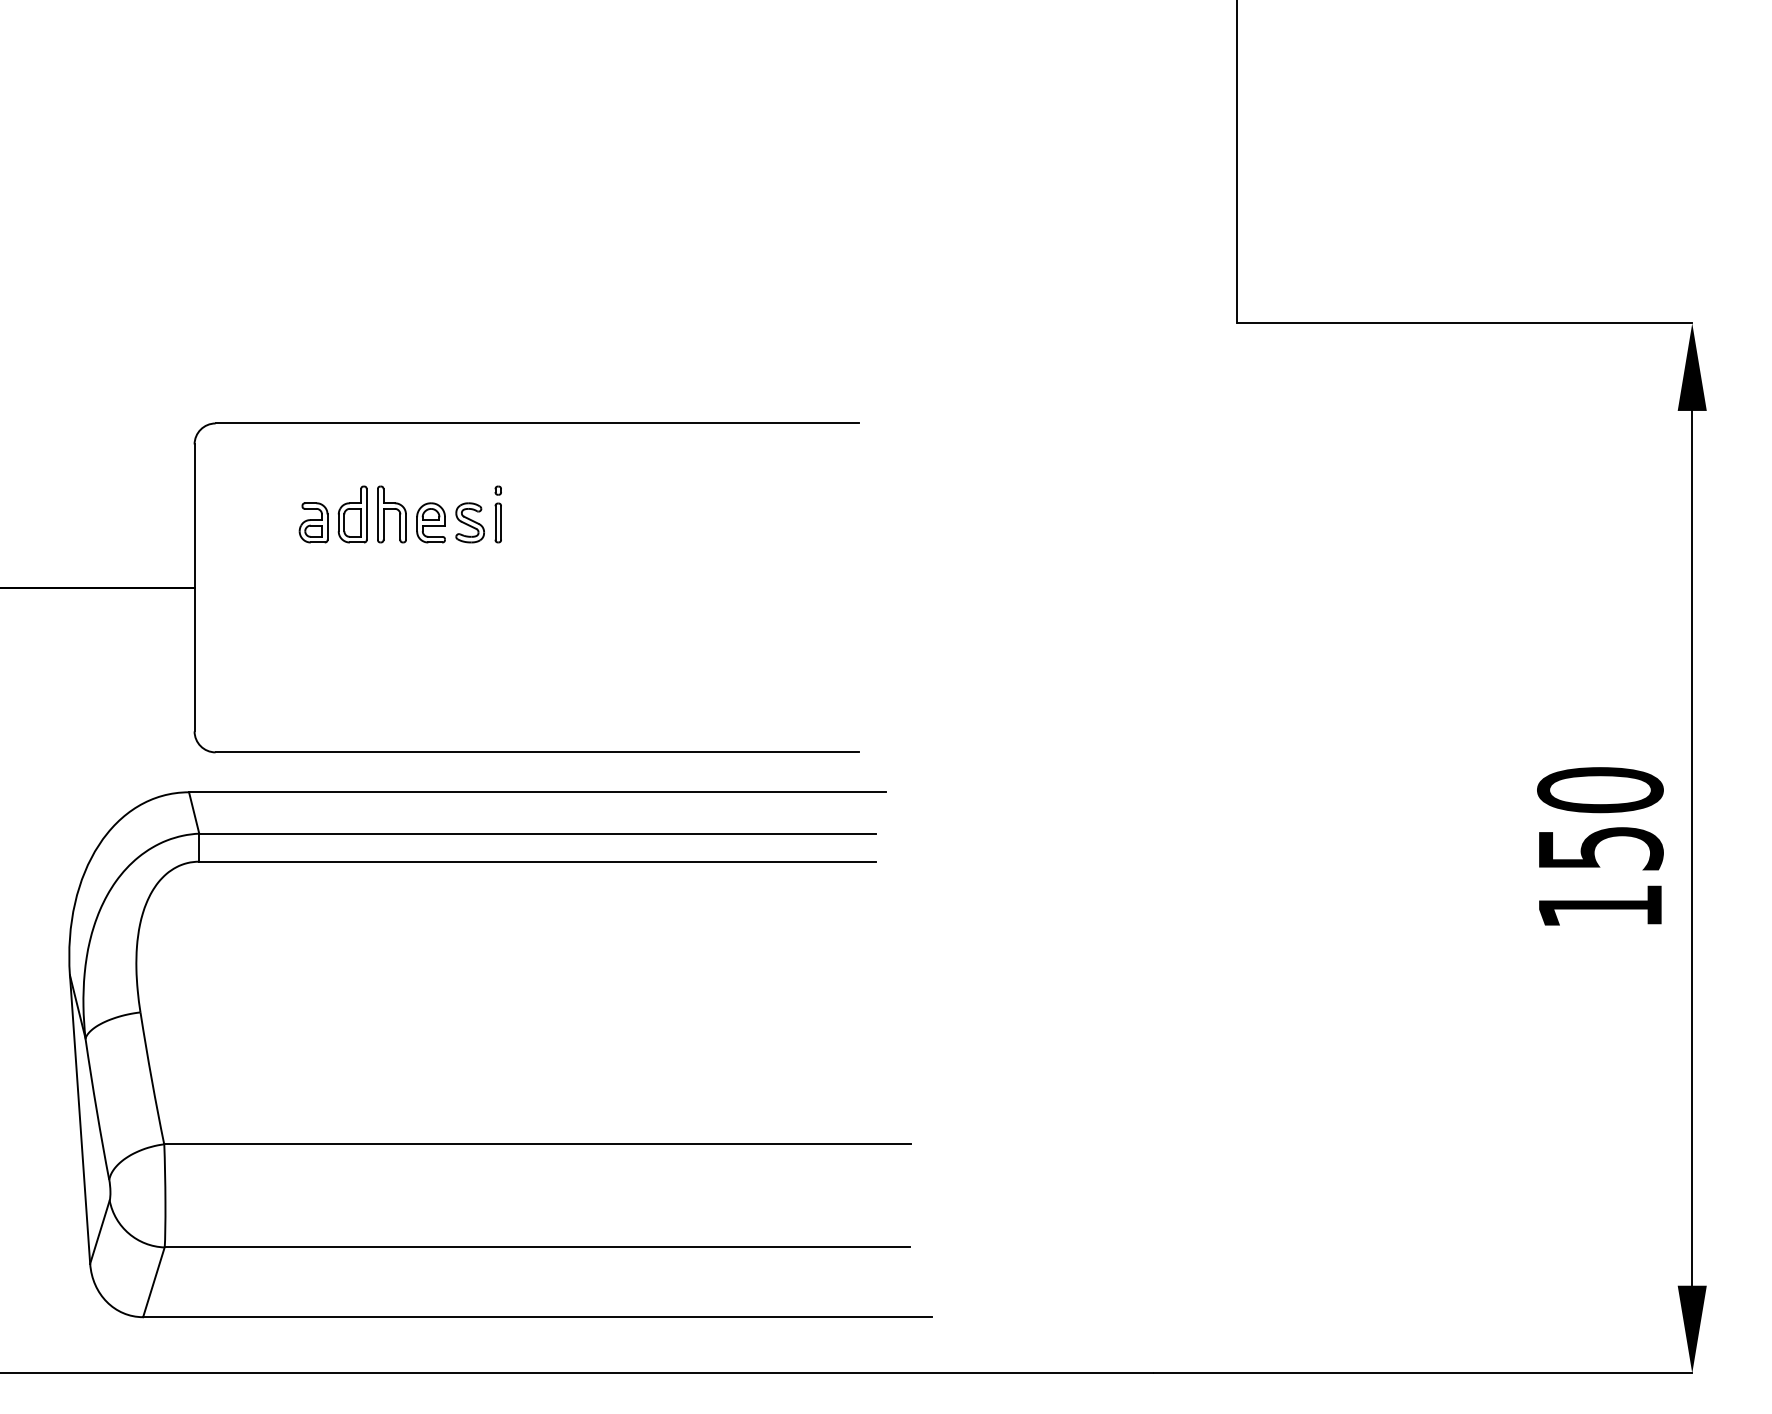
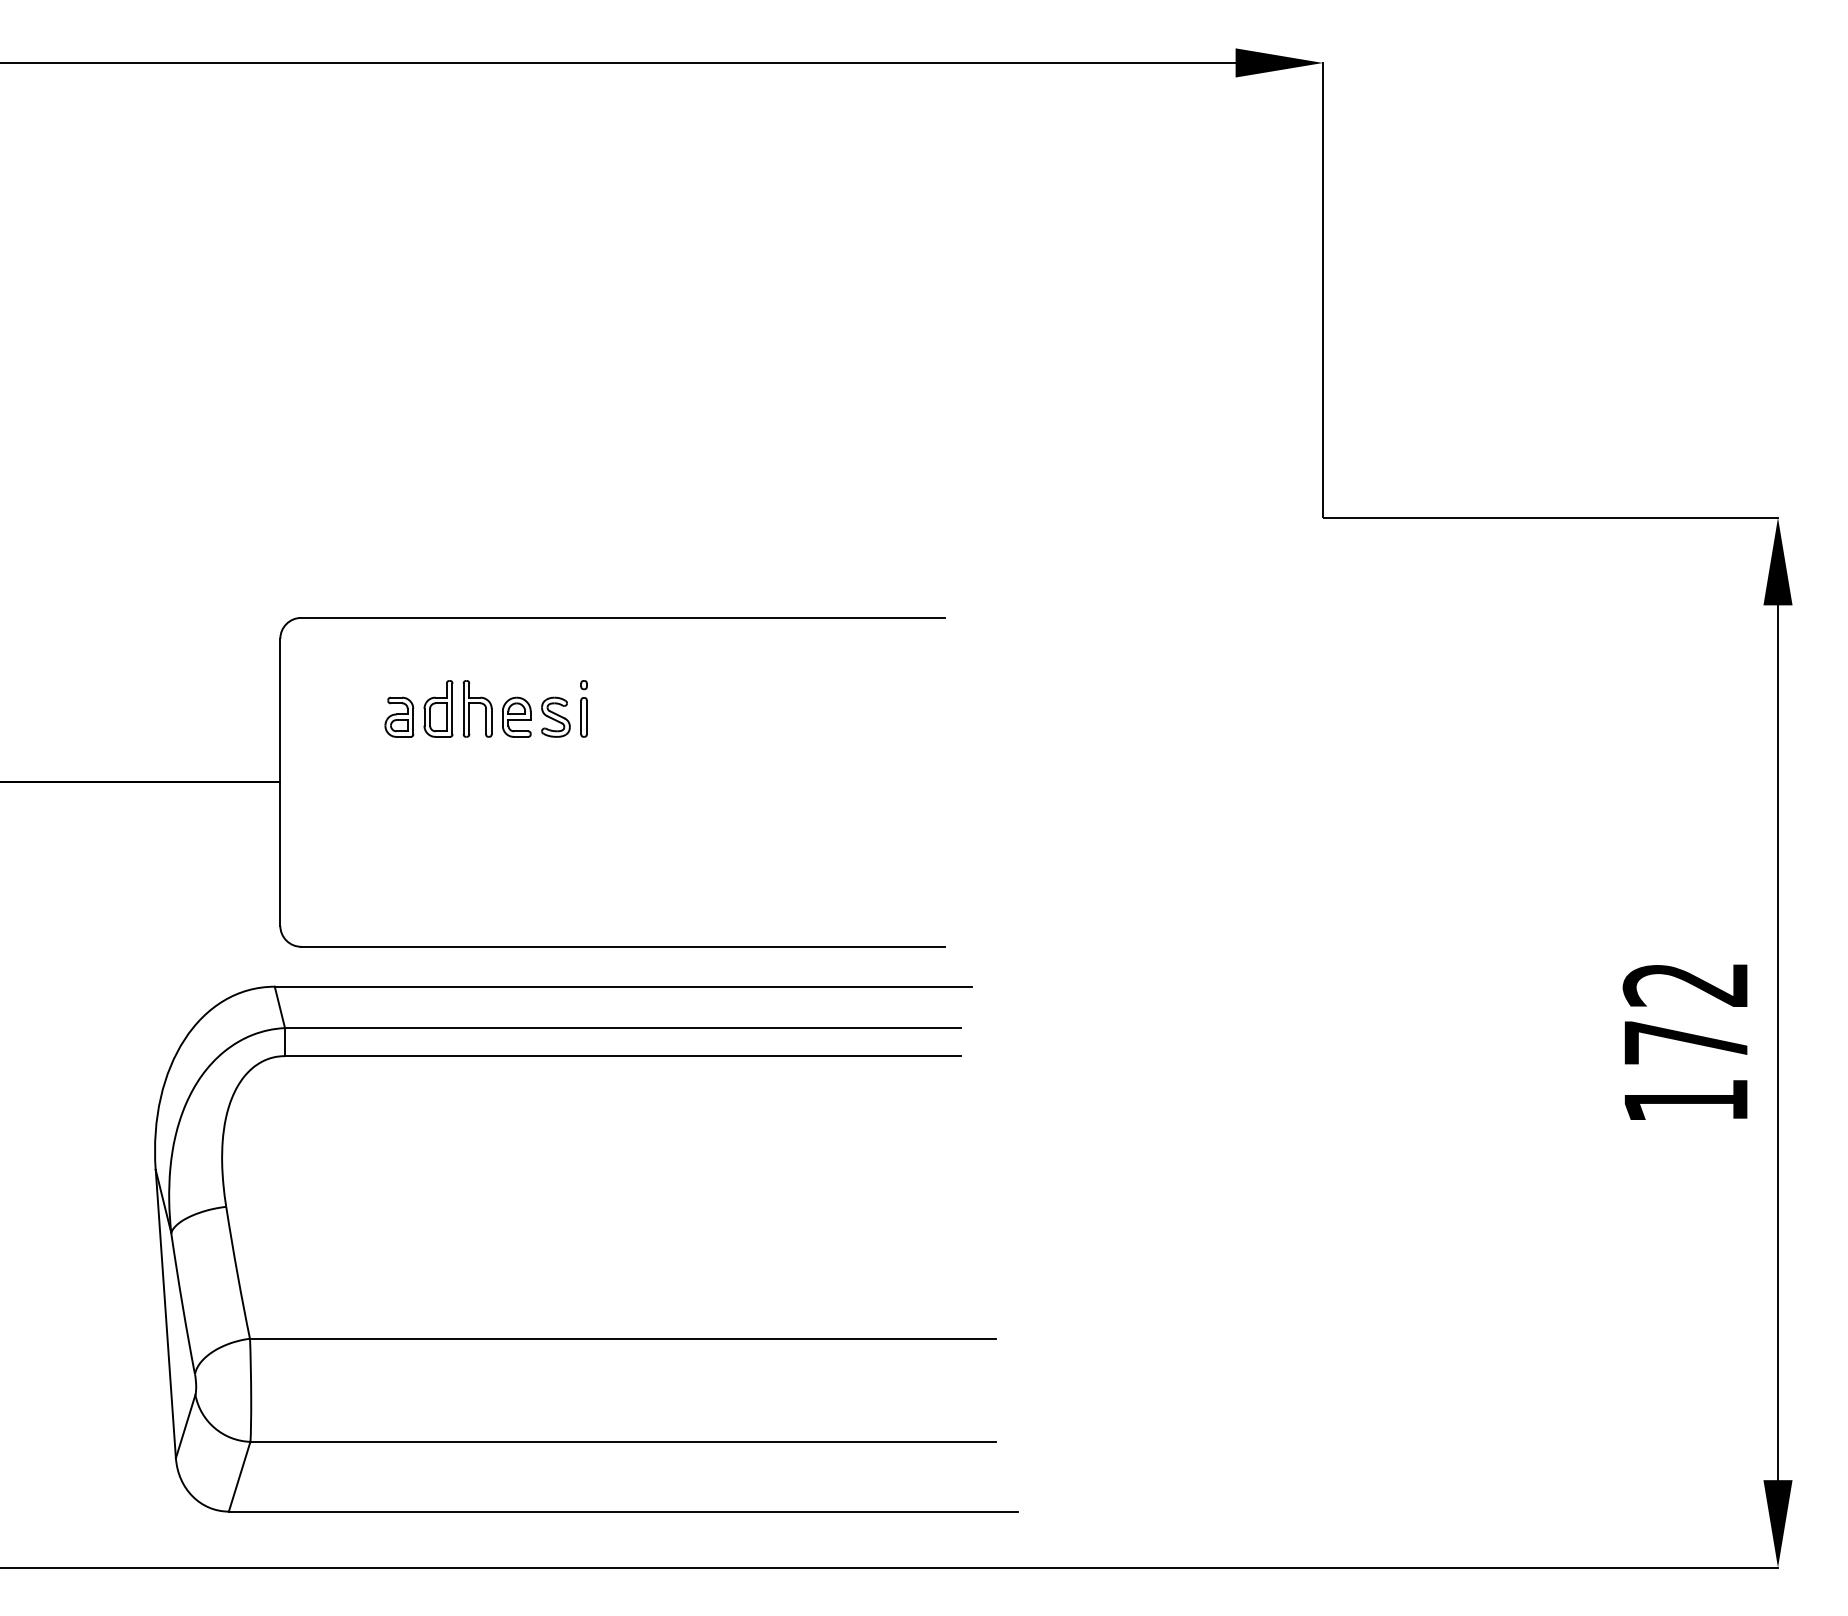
text: (1599, 818) -> (1685, 1012), 150 -> 172

